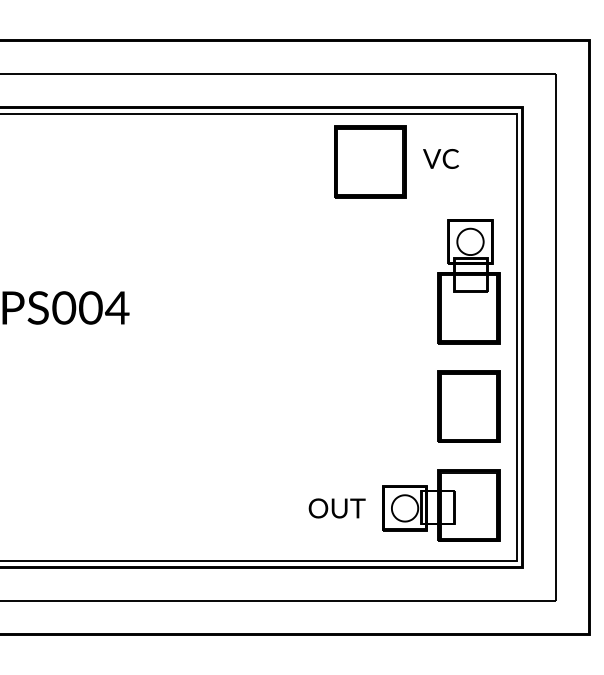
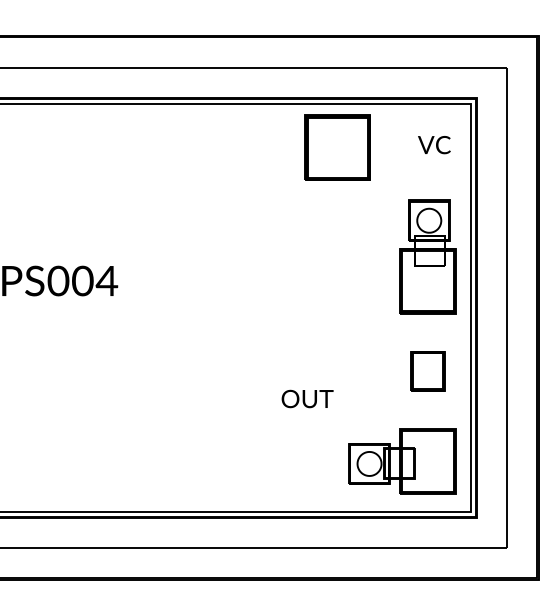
text: (441, 159) -> (434, 145), moved
part: (468, 407) -> (427, 371), size x0.6
text: (337, 507) -> (307, 398), moved

